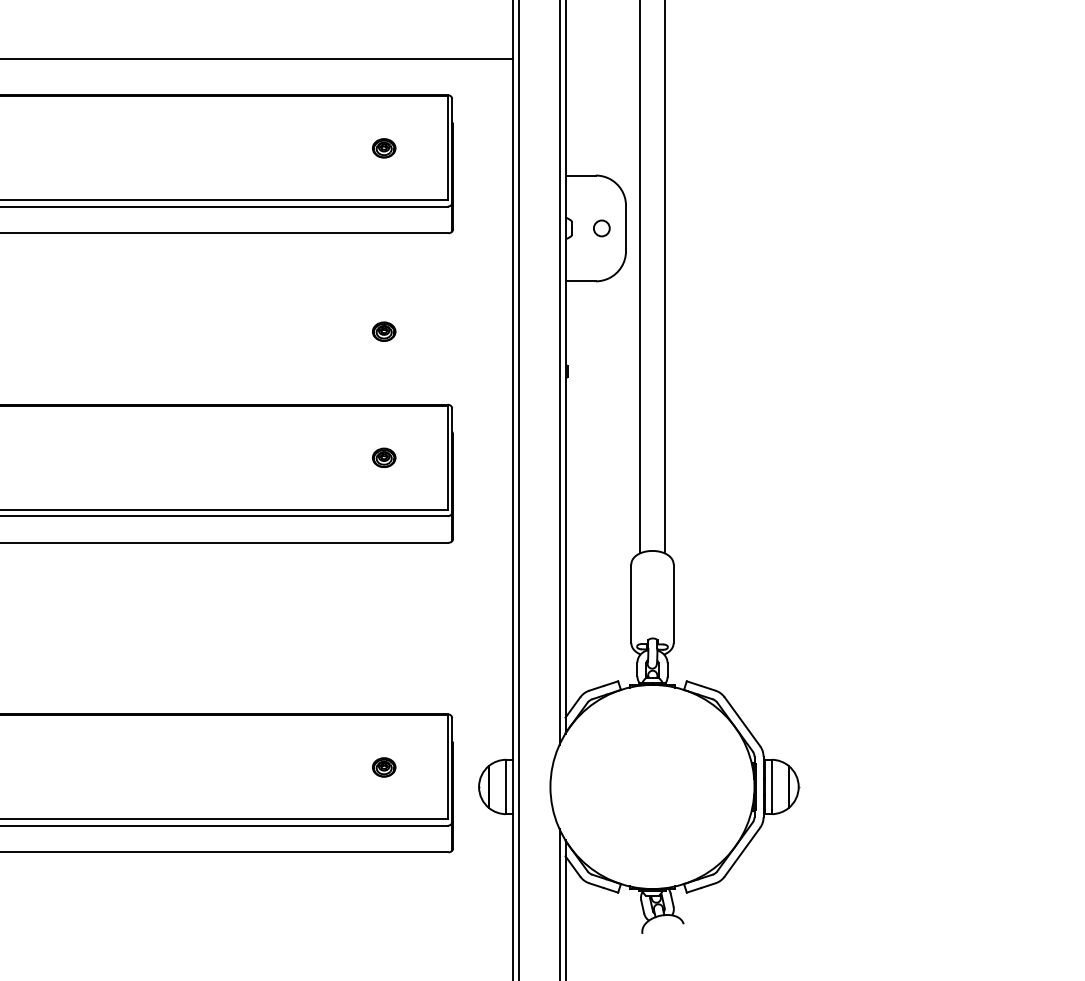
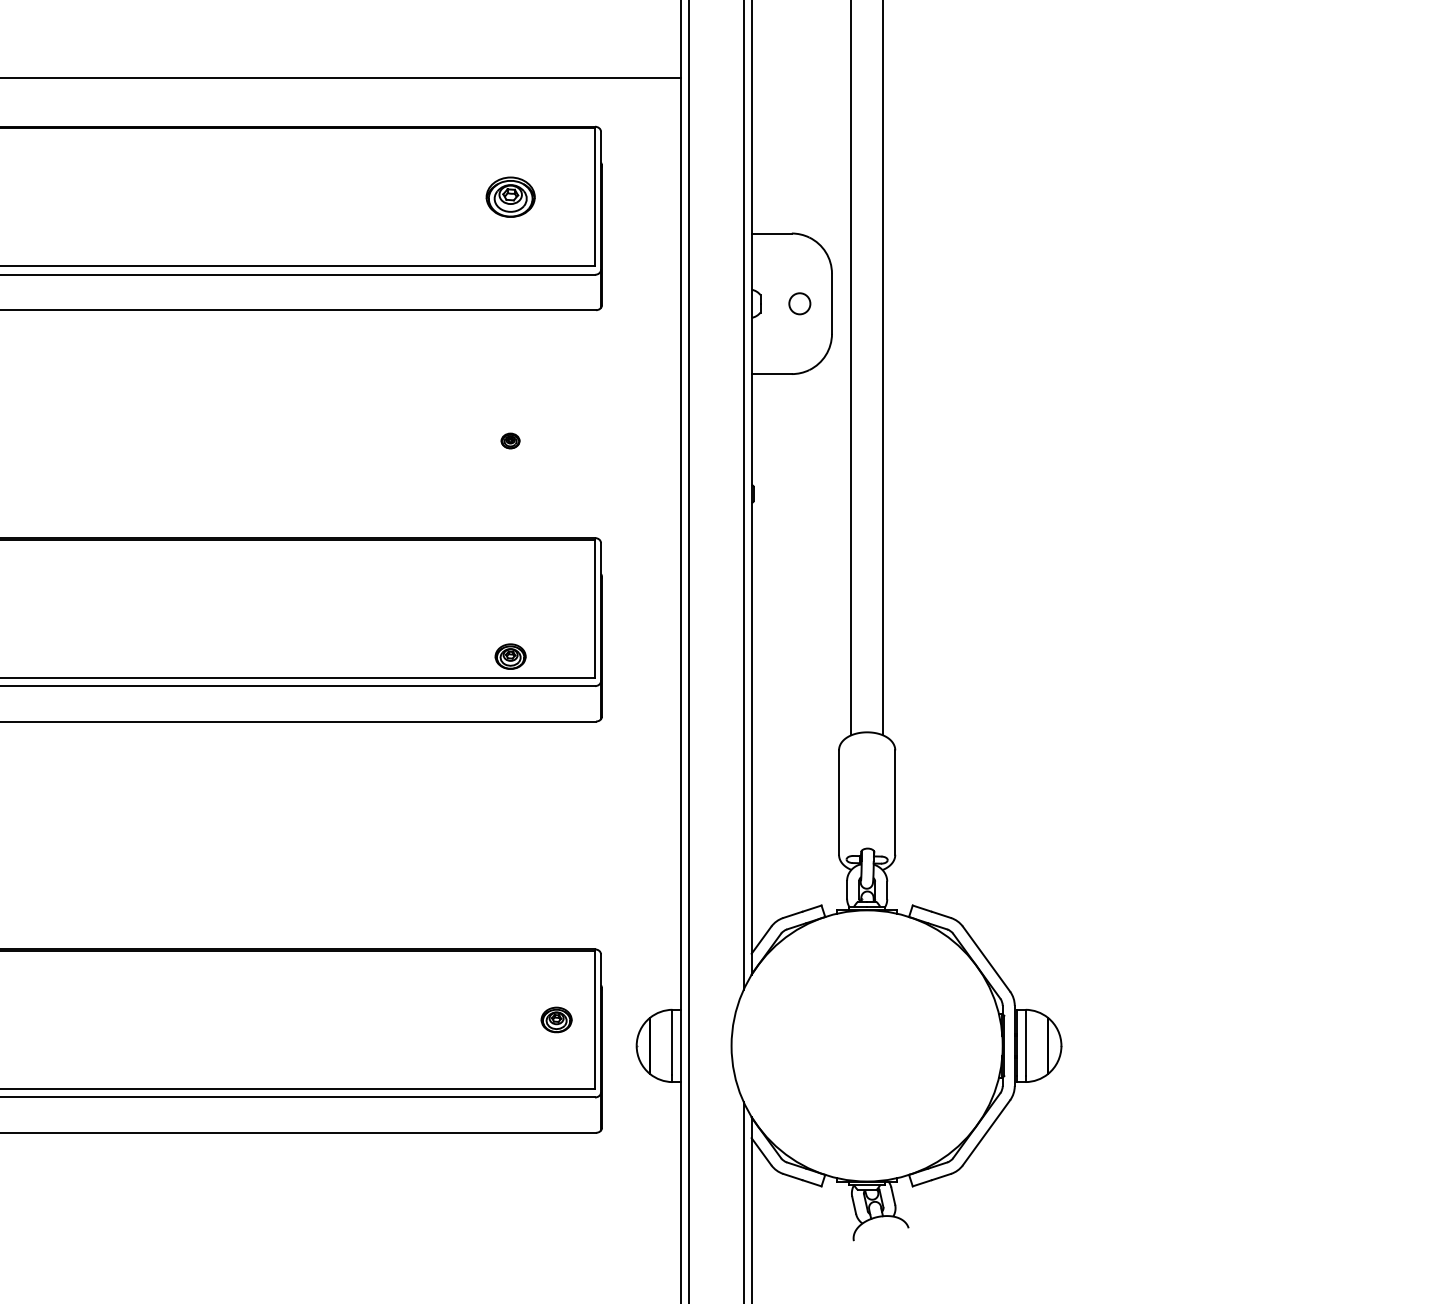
part: (384, 148) -> (510, 197), size x1.6
part: (384, 331) -> (510, 440), size x0.6
part: (384, 457) -> (510, 656), moved
part: (384, 767) -> (556, 1019), moved

